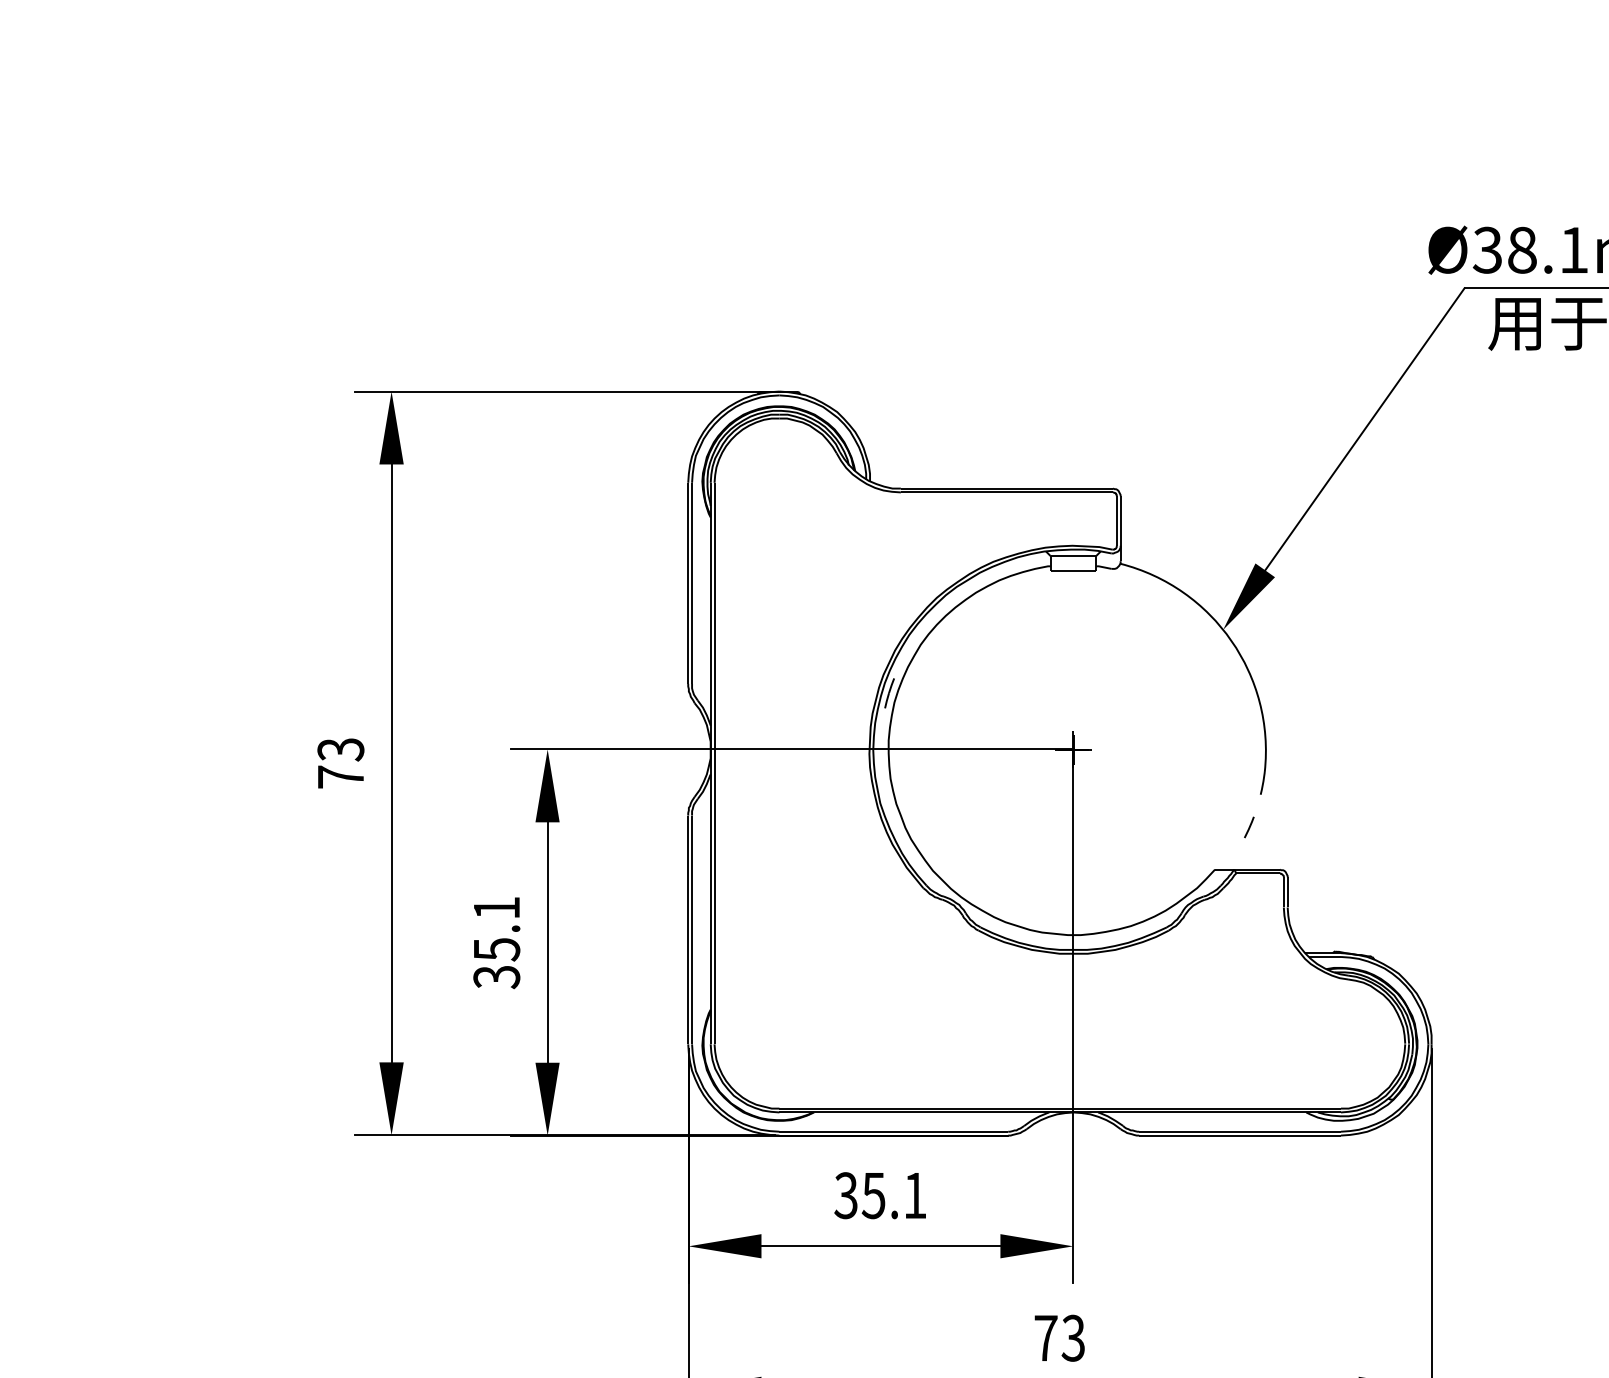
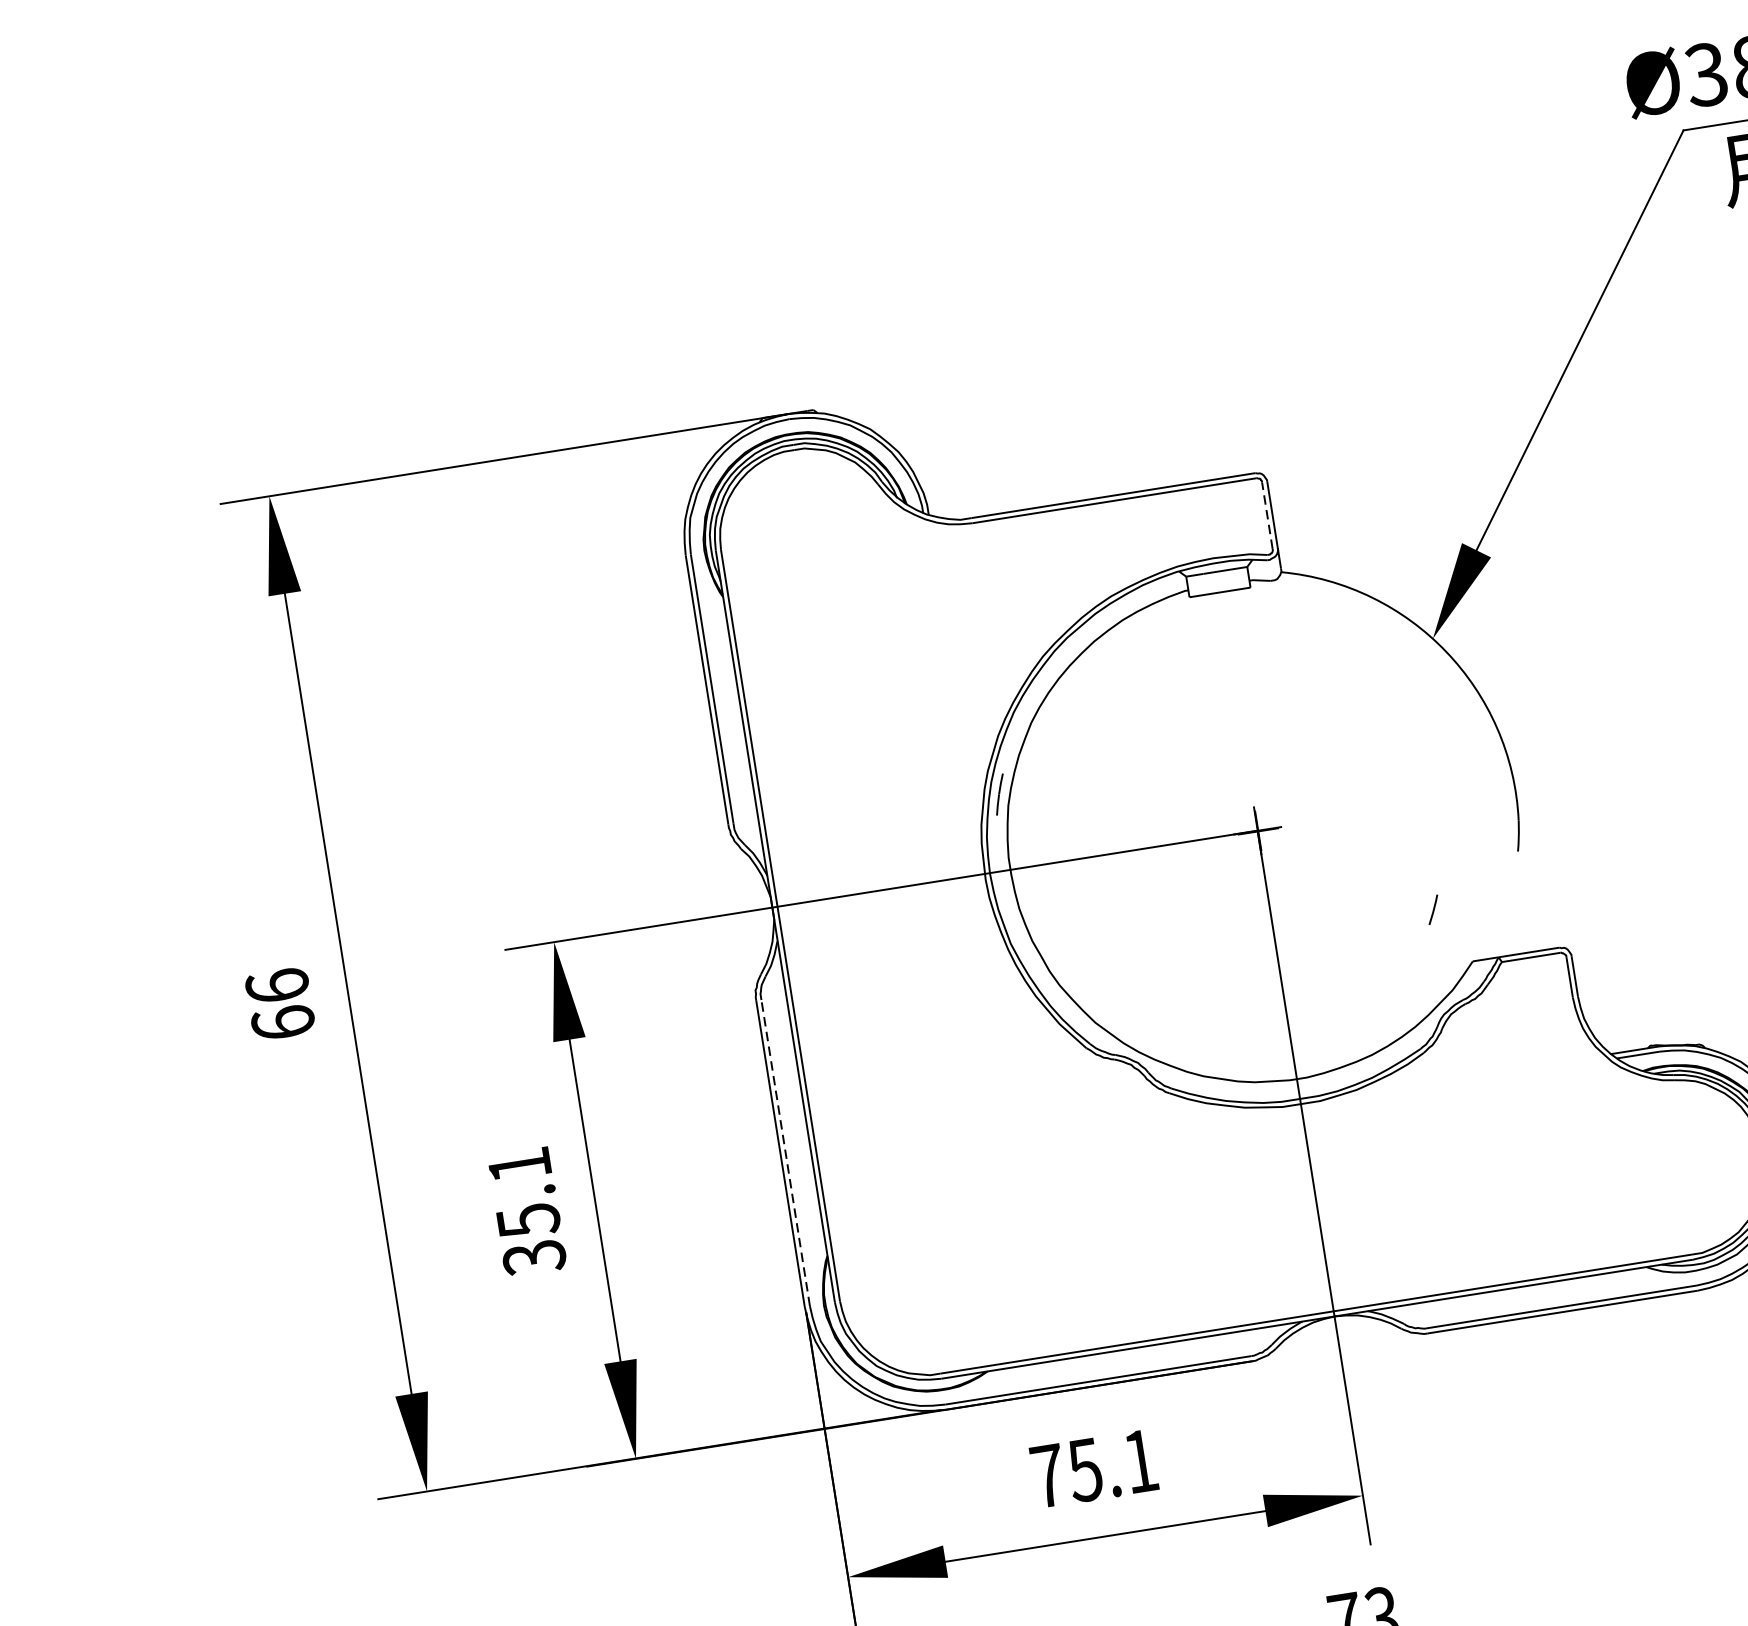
line: (1116, 521) -> (1267, 516), solid -> dashed
text: (340, 763) -> (279, 1004), 73 -> 66
line: (1249, 827) -> (1433, 909), moved
line: (692, 929) -> (786, 1152), solid -> dashed
text: (845, 1195) -> (1047, 1475), 35.1 -> 75.1

